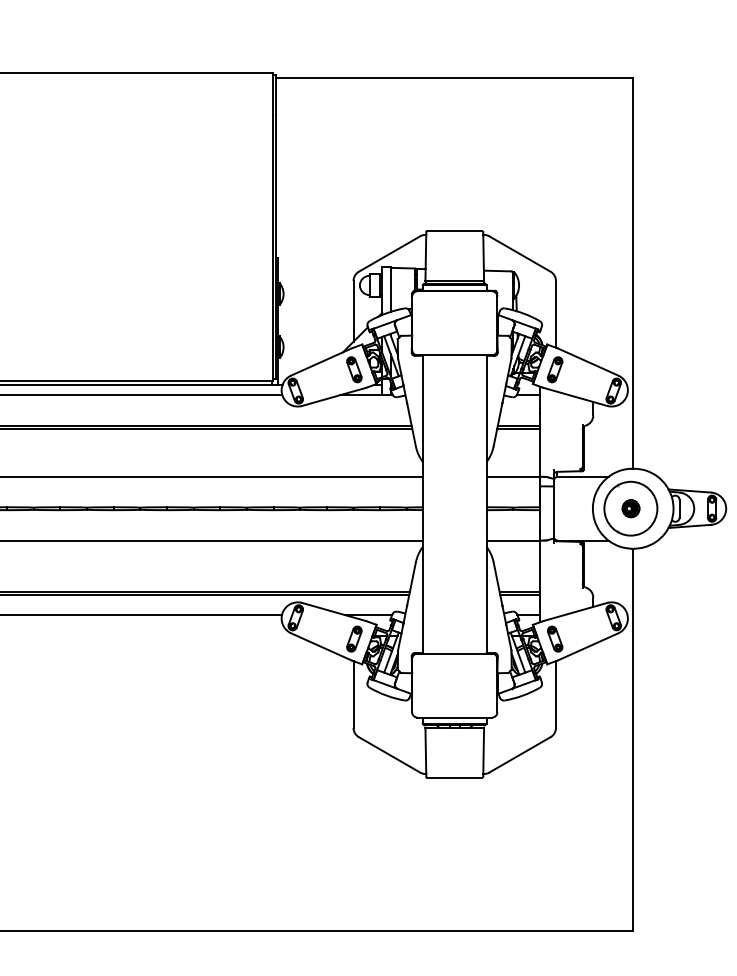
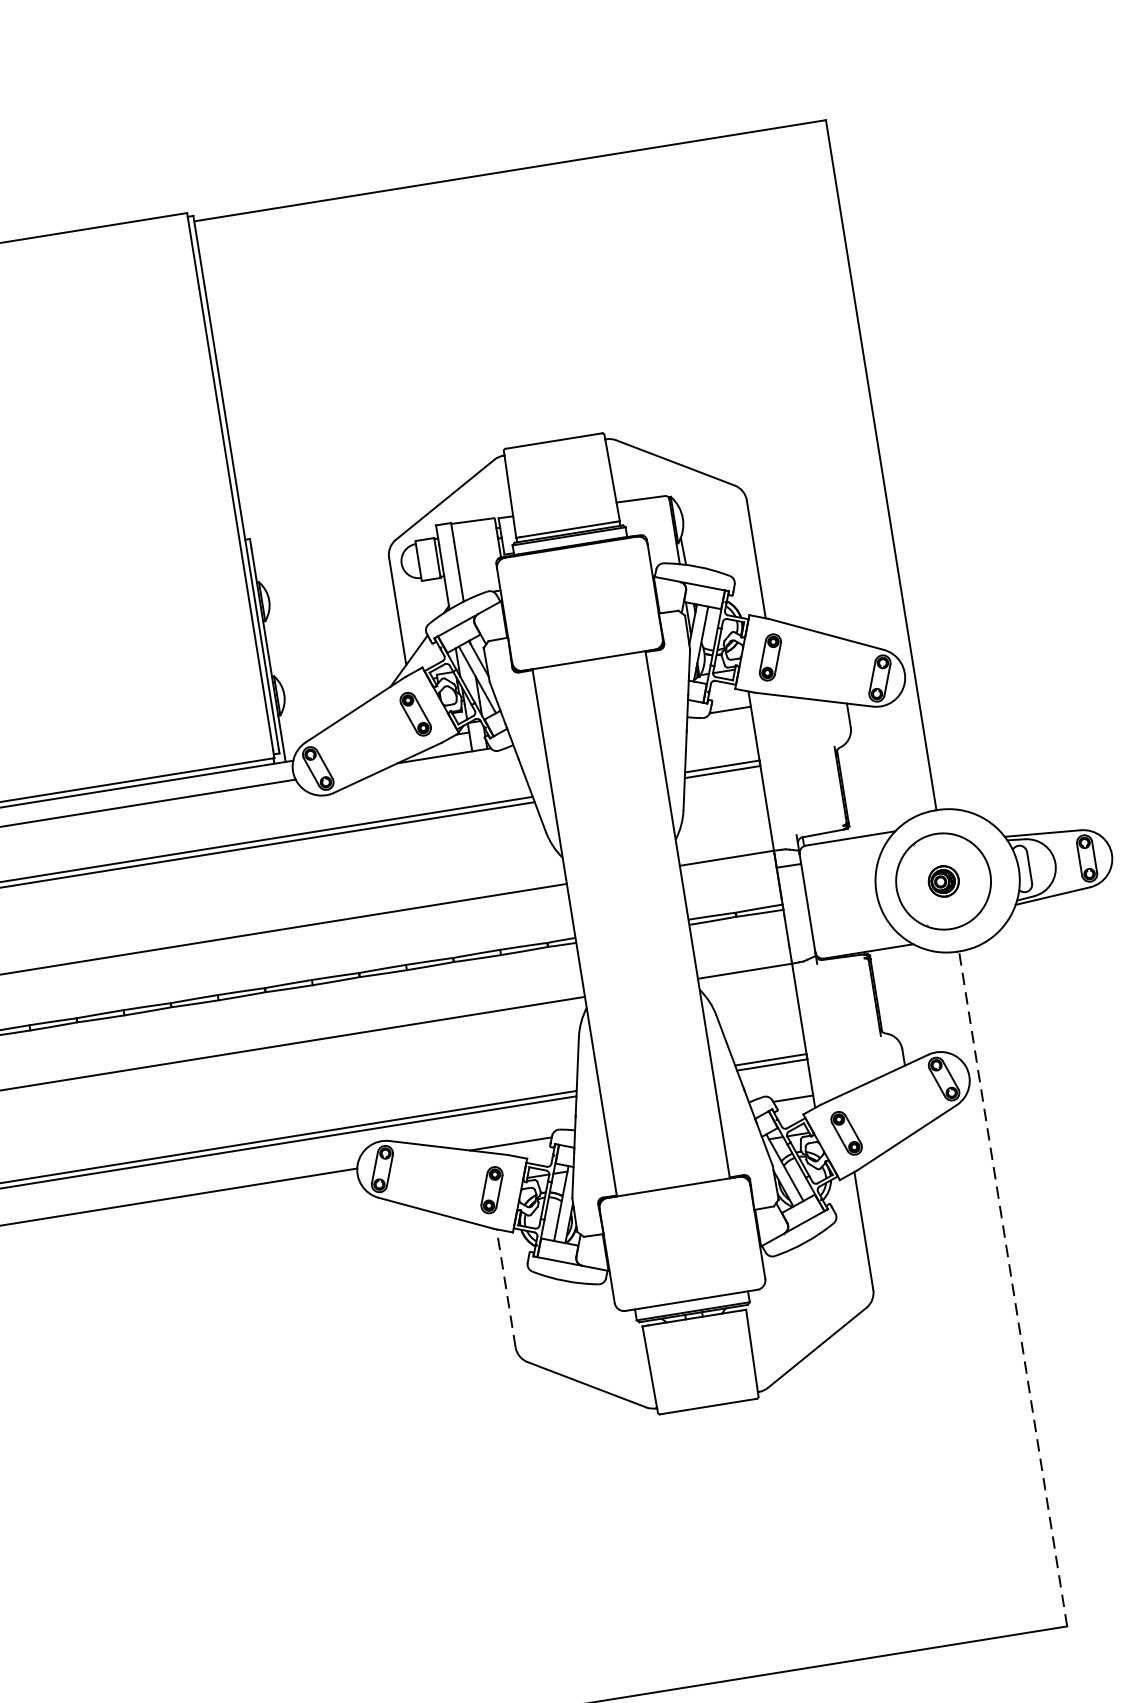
line: (353, 694) -> (506, 1288), solid -> dashed
line: (633, 739) -> (1013, 1288), solid -> dashed

